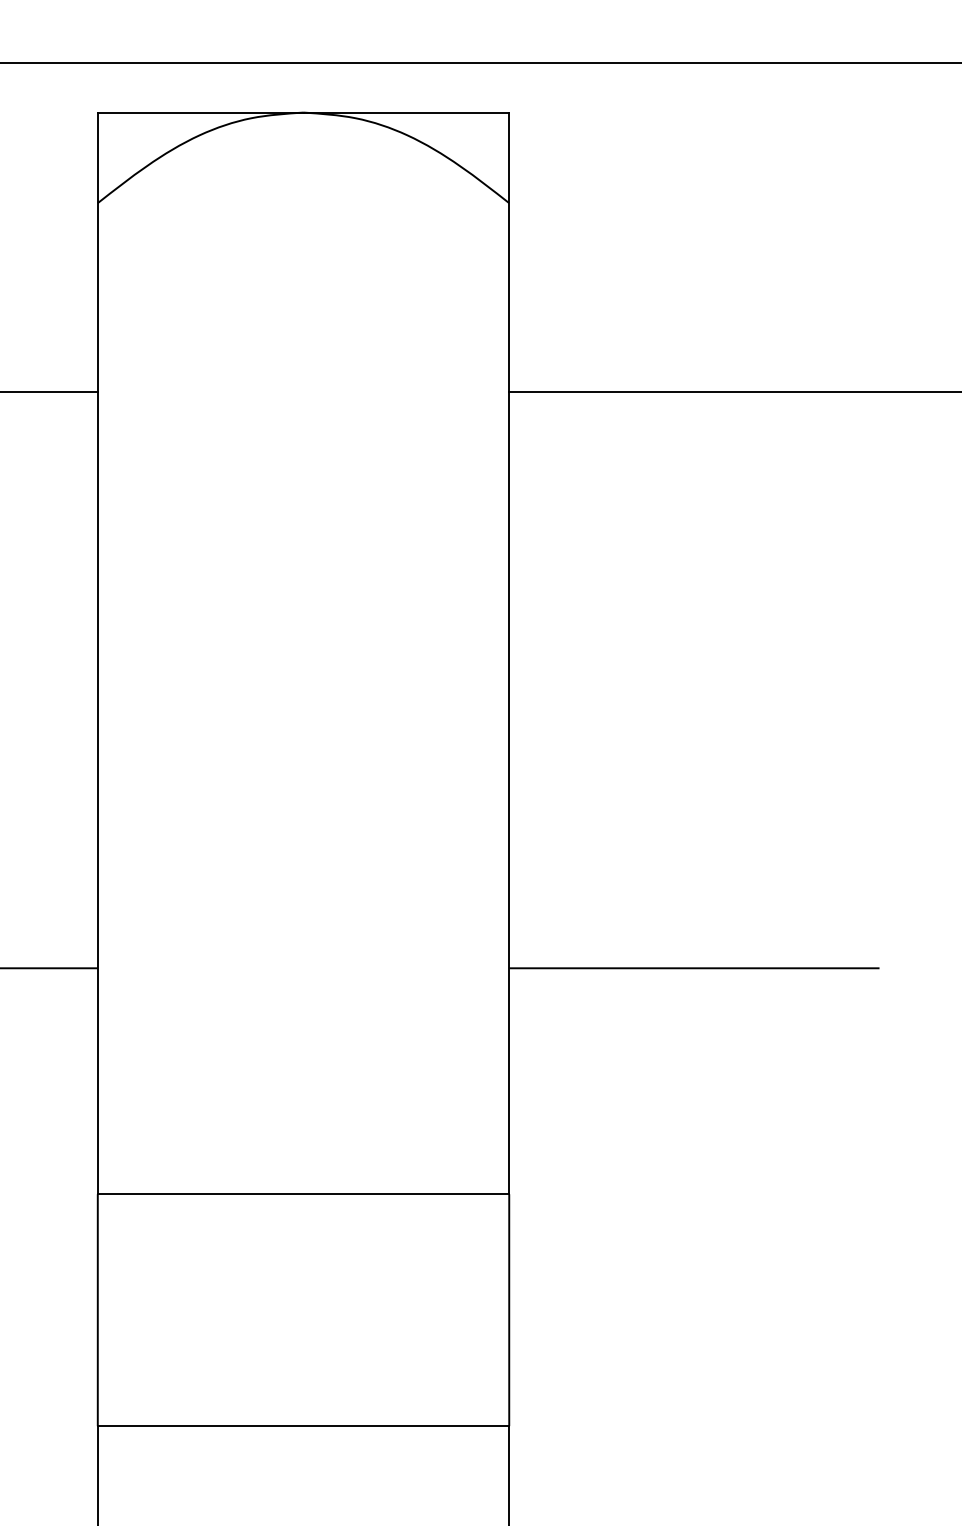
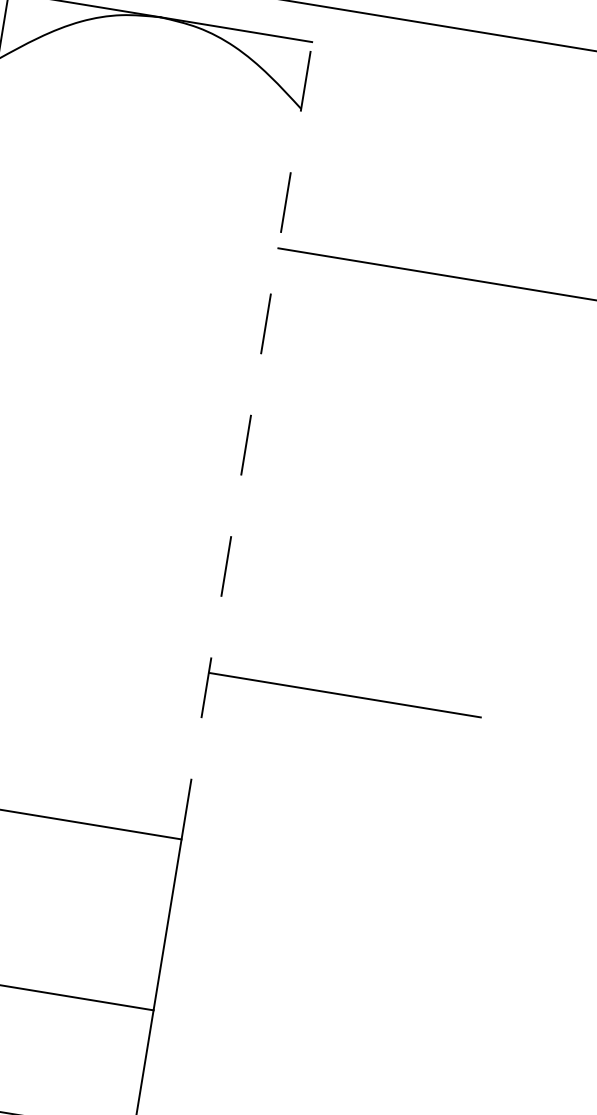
line: (509, 653) -> (247, 440), solid -> dashed

